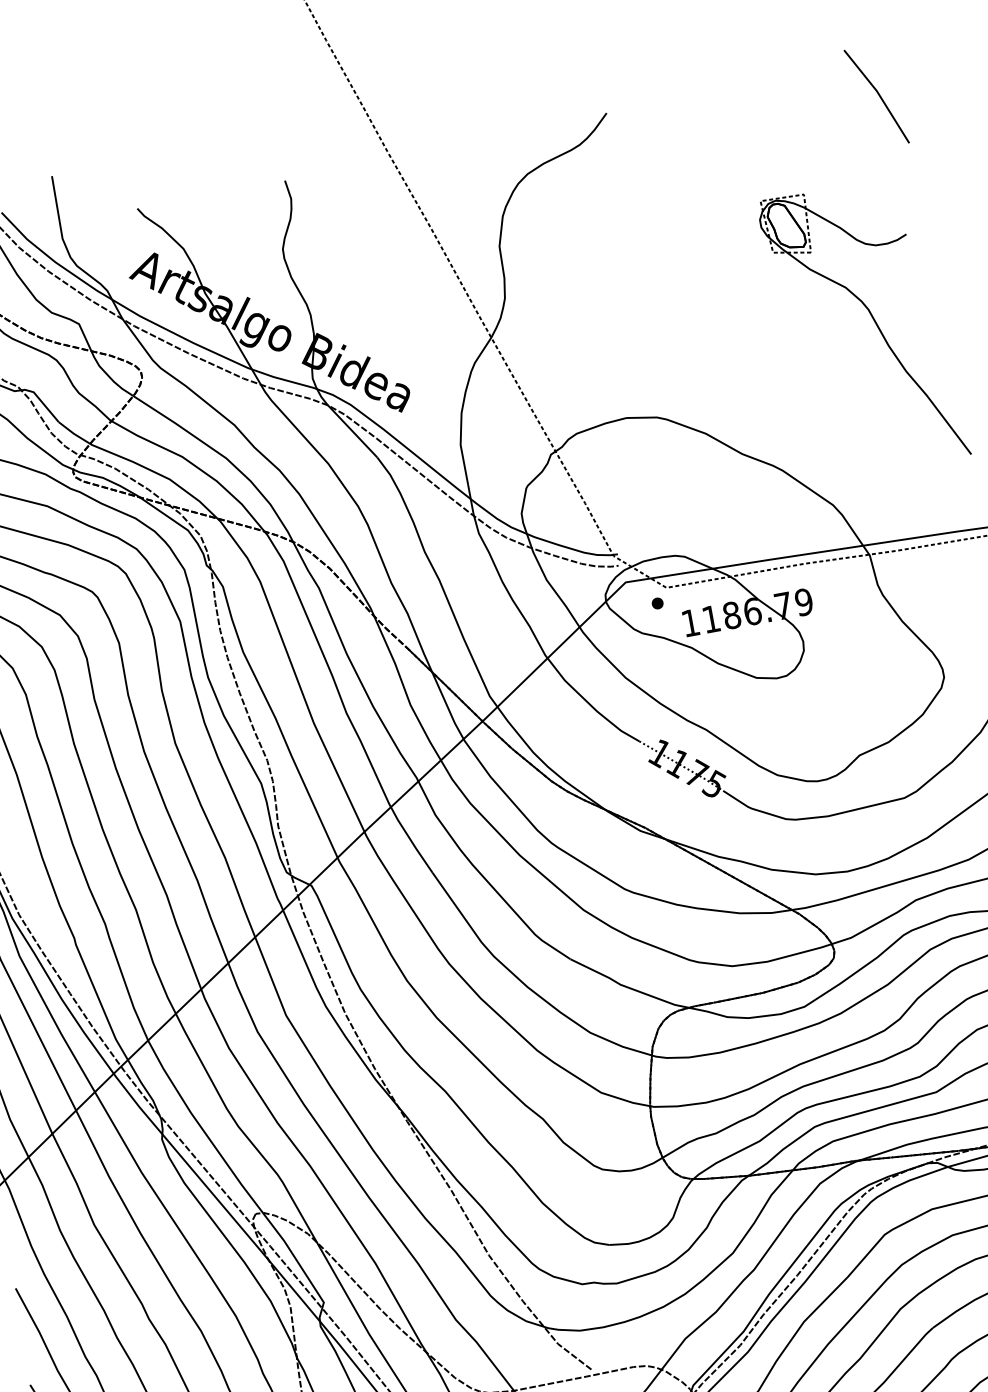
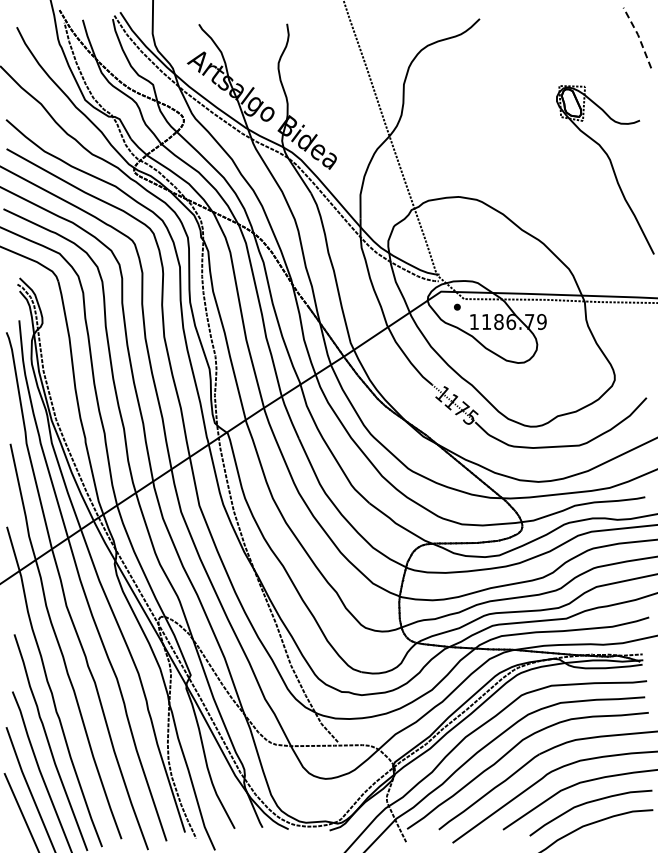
line: (878, 93) -> (638, 36), solid -> dashed

